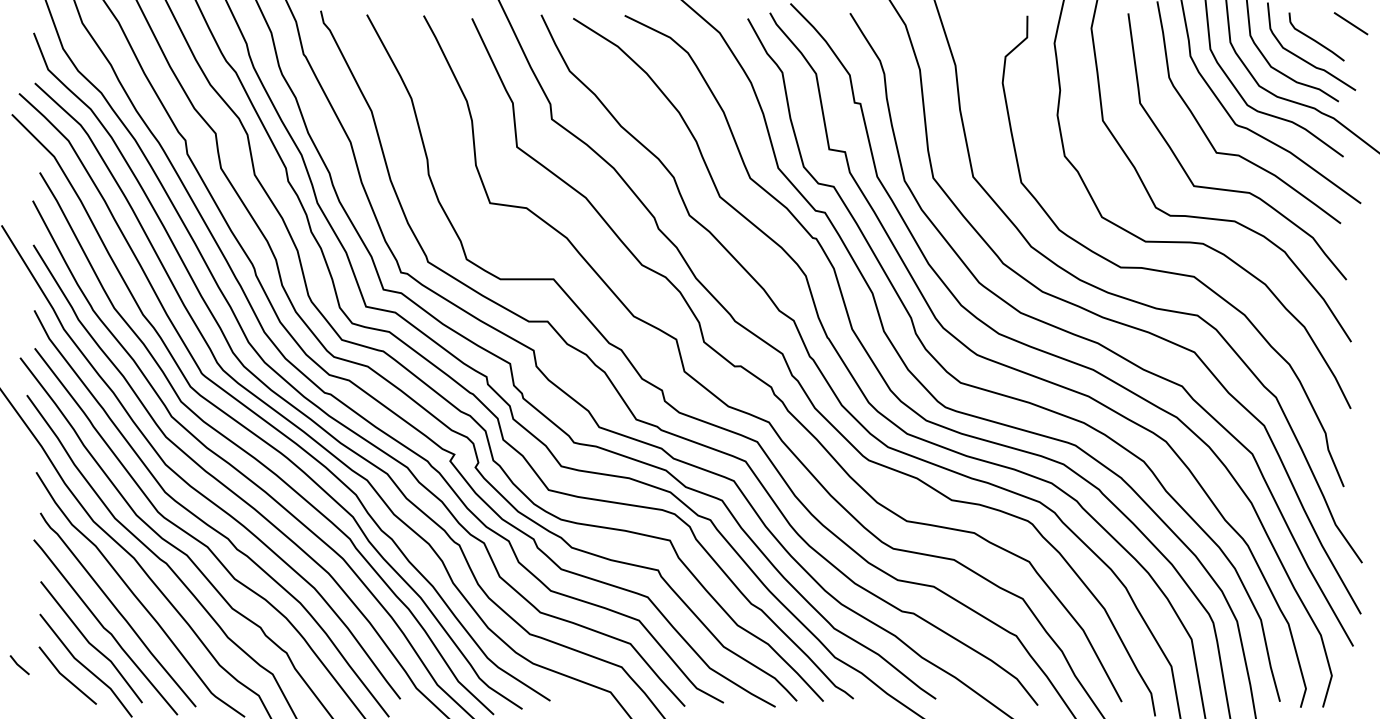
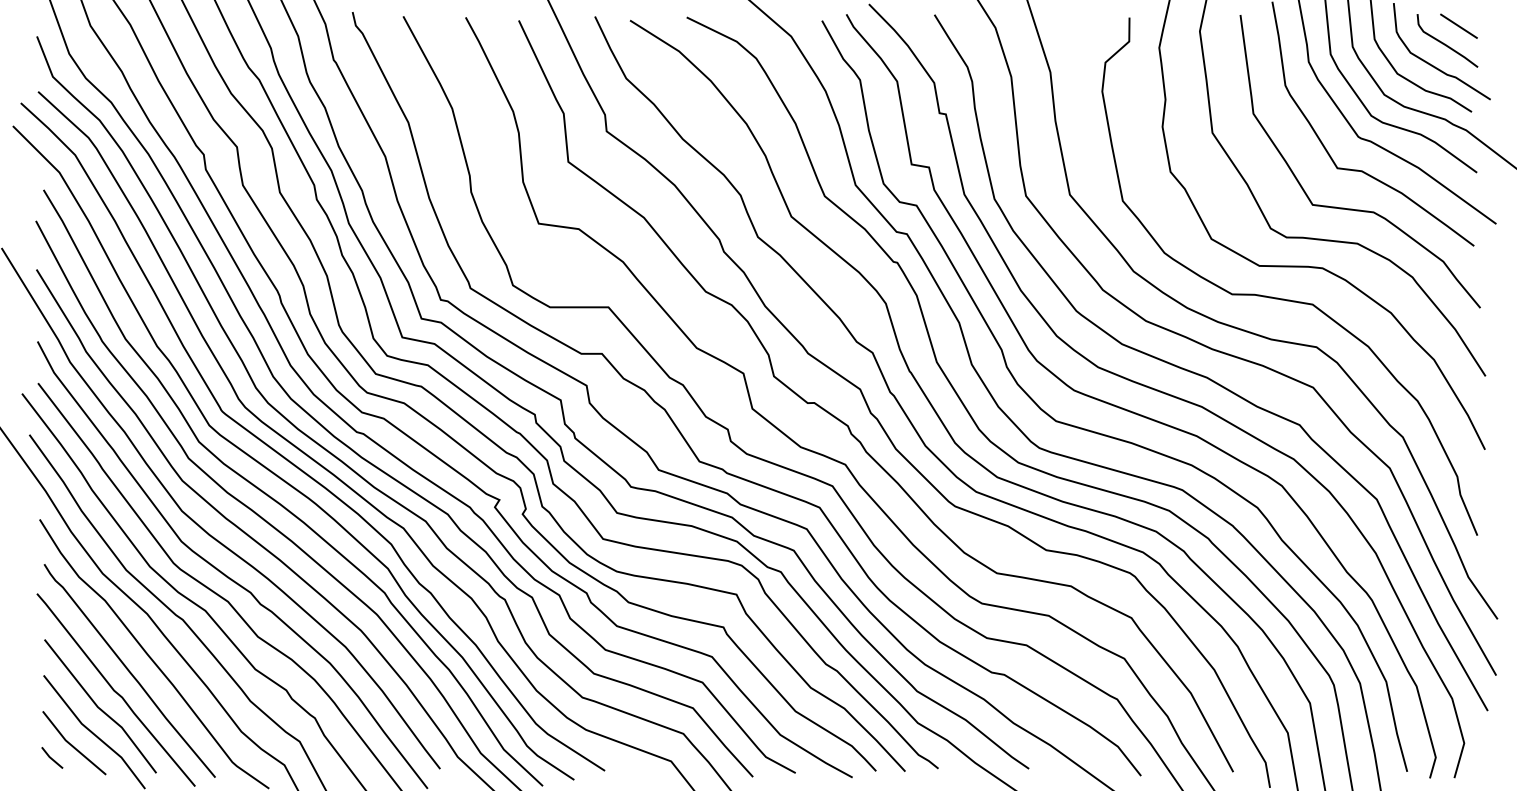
line: (1350, 23) -> (1458, 26), moved
line: (19, 665) -> (52, 758), moved

